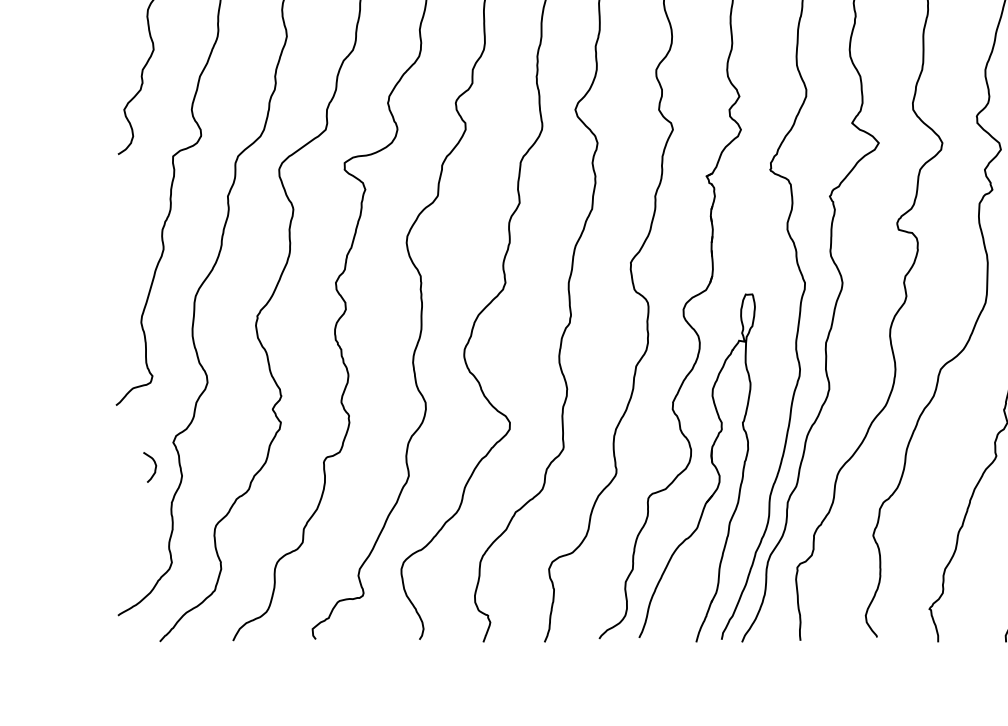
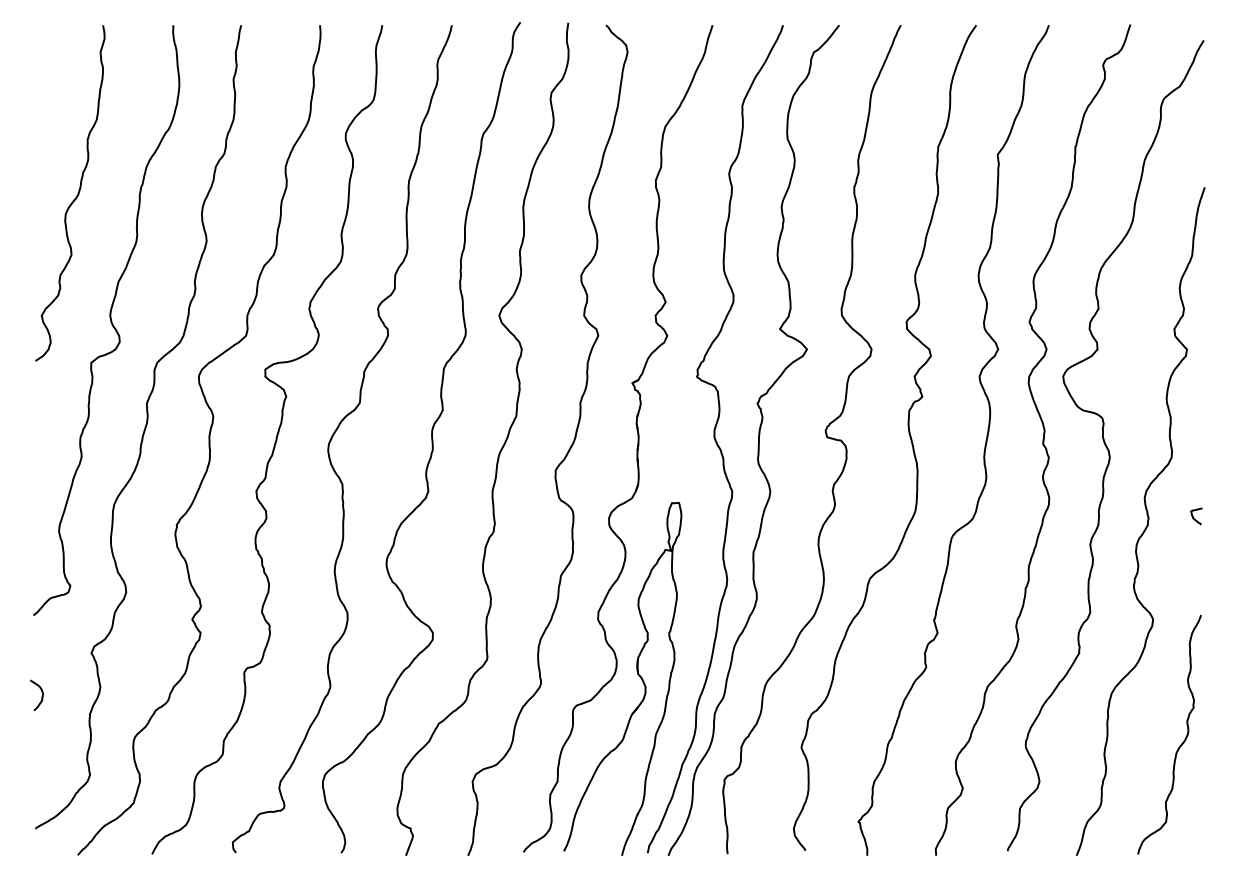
curve: (154, 467) -> (41, 695), moved

